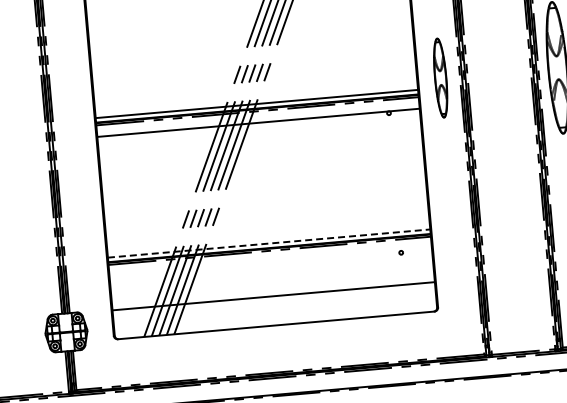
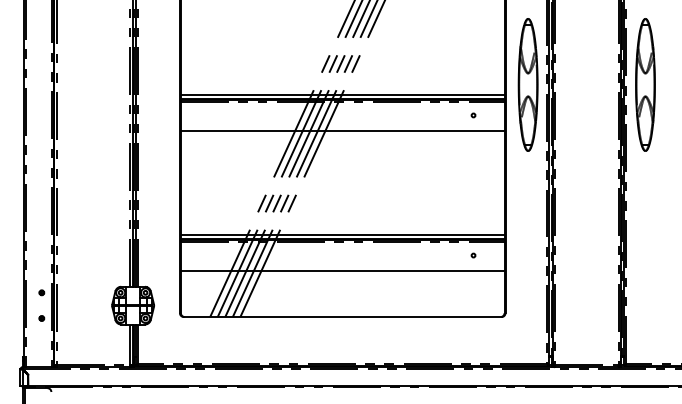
part: (440, 77) -> (527, 84), size x1.67
line: (258, 122) -> (342, 130), moved
line: (268, 243) -> (342, 234), dashed -> solid
line: (273, 296) -> (342, 270), moved

